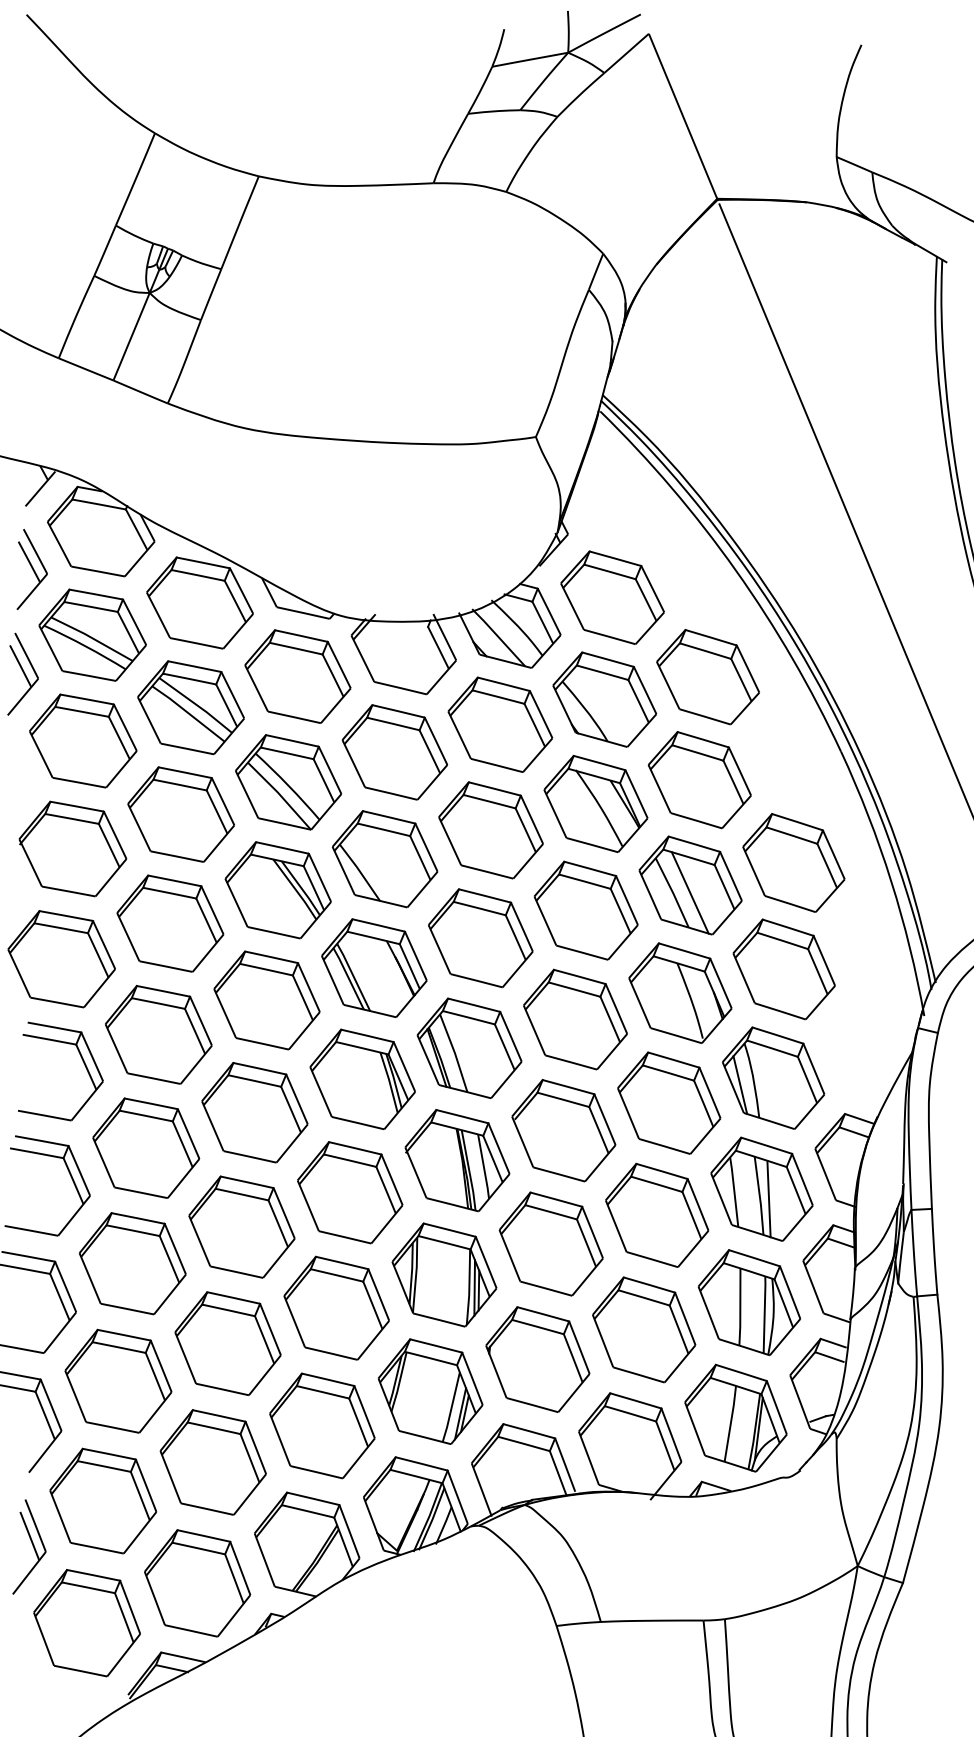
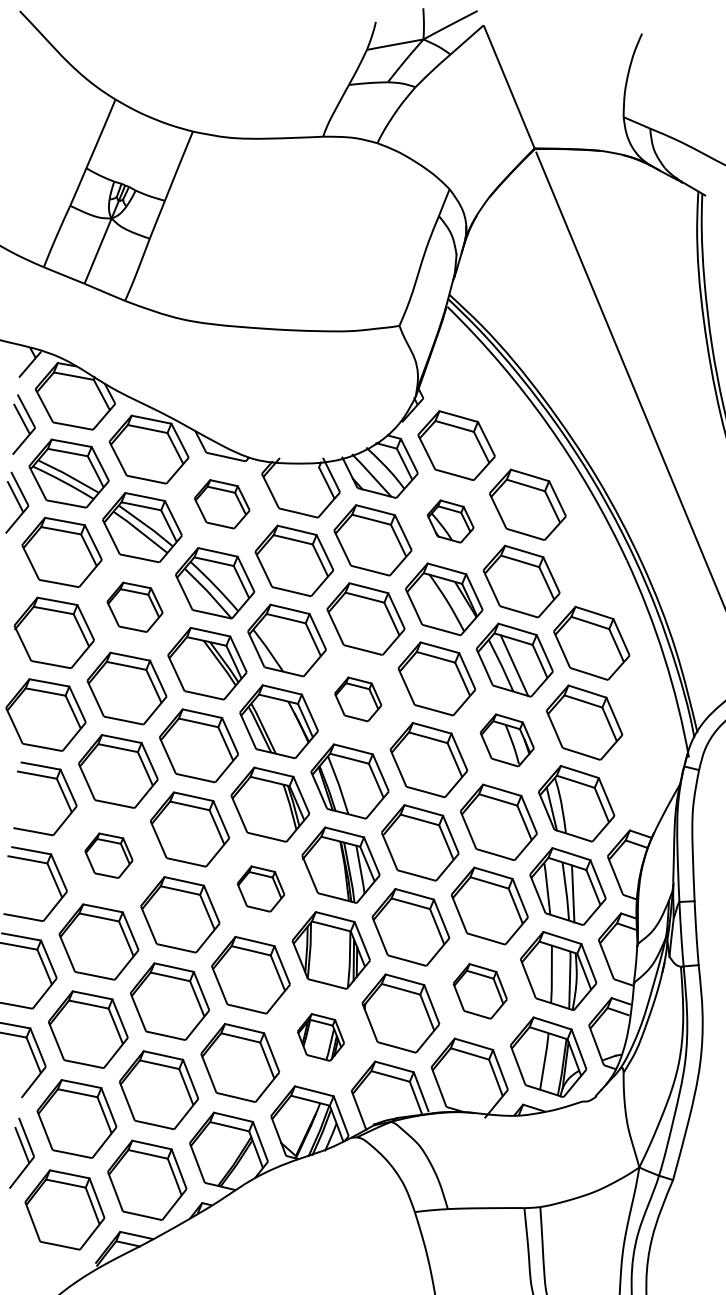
part: (298, 675) -> (222, 503), size x0.7
part: (604, 699) -> (450, 521), size x0.6
part: (180, 814) -> (134, 607), size x0.7
part: (479, 938) -> (357, 699), size x0.6
part: (680, 993) -> (507, 740), size x0.7
part: (145, 1147) -> (108, 855), size x0.6
part: (349, 1191) -> (260, 888), size x0.6
part: (644, 1330) -> (480, 991), size x0.7
part: (429, 1391) -> (320, 1037), size x0.6

